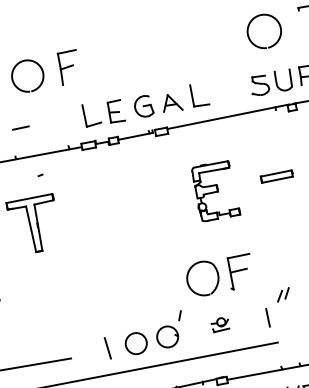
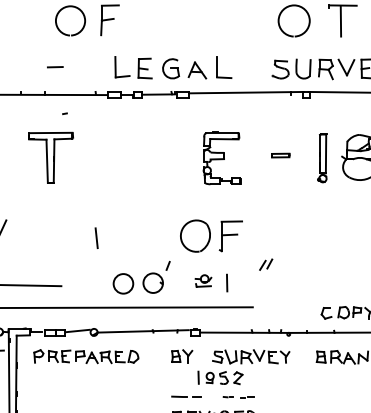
part: (276, 176) -> (280, 155), size x0.6
line: (268, 317) -> (227, 282), moved
line: (107, 347) -> (96, 237), moved

